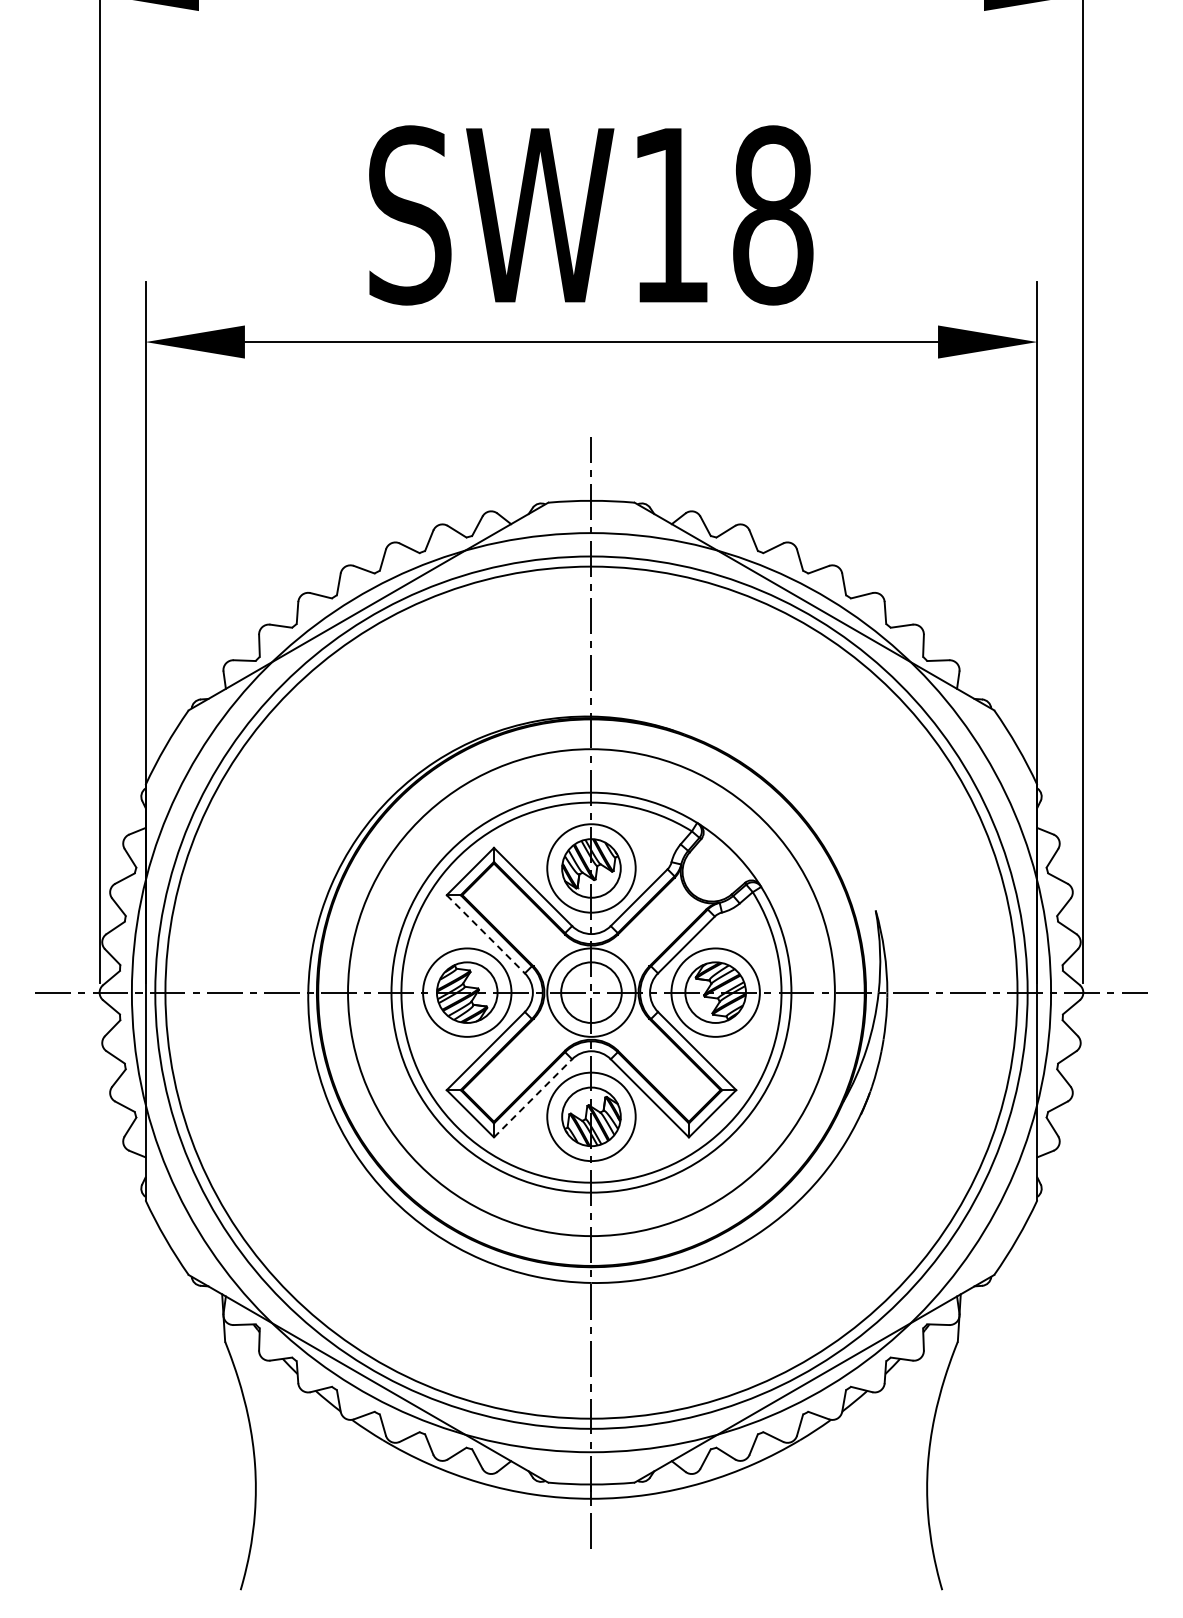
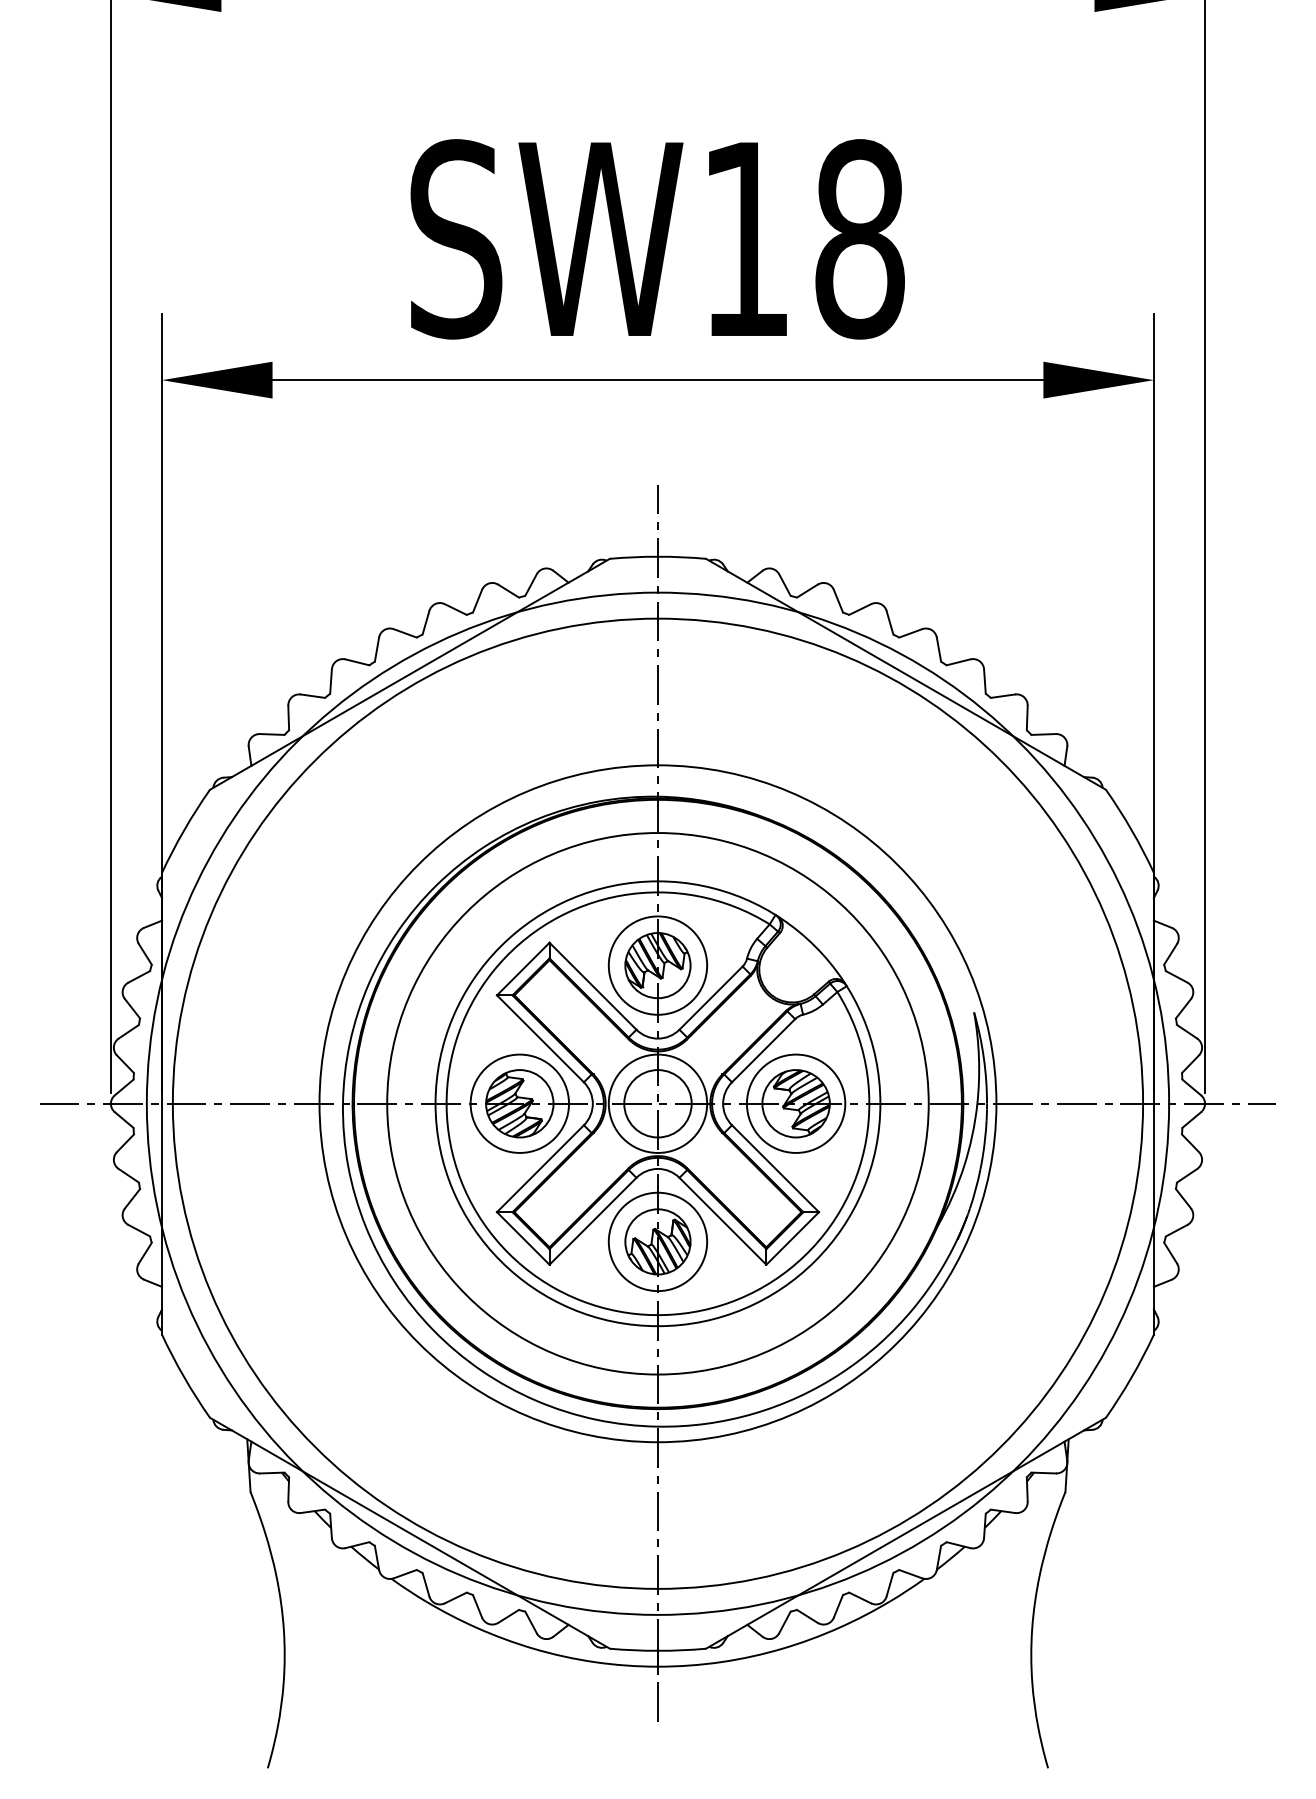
line: (486, 934) -> (541, 1039), dashed -> solid
circle: (591, 992) -> (658, 1103), size x0.71
line: (533, 1097) -> (593, 1220), dashed -> solid

